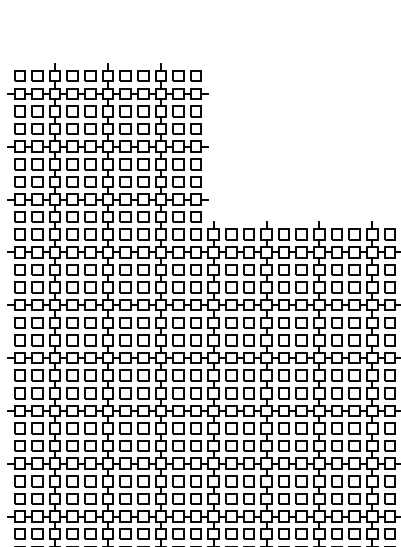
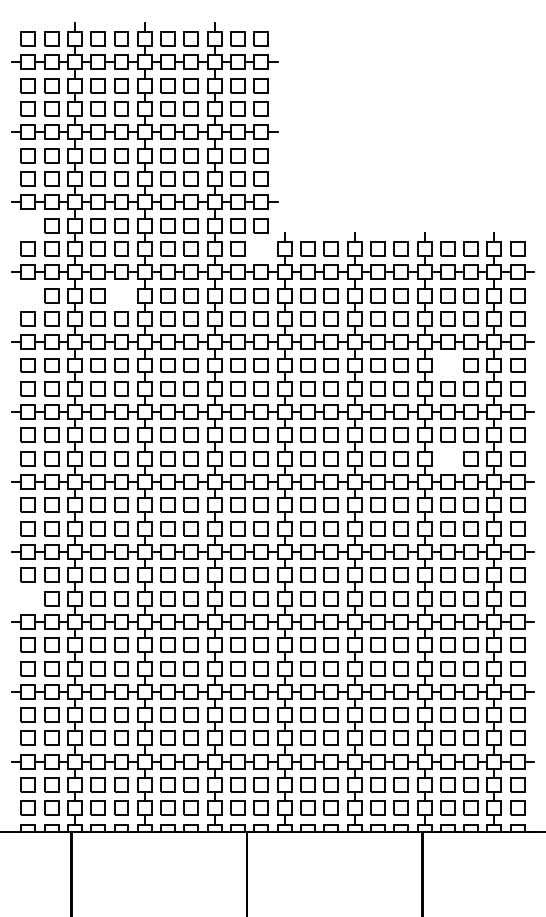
part: (19, 217) -> (27, 225), removed
part: (195, 234) -> (260, 248), removed
part: (19, 269) -> (27, 295), removed
part: (90, 269) -> (121, 295), removed
part: (336, 322) -> (447, 365), removed
part: (336, 393) -> (447, 458), removed
part: (19, 498) -> (27, 598), removed

